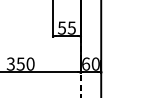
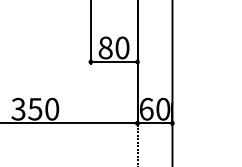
text: (66, 27) -> (113, 46), 55 -> 80

